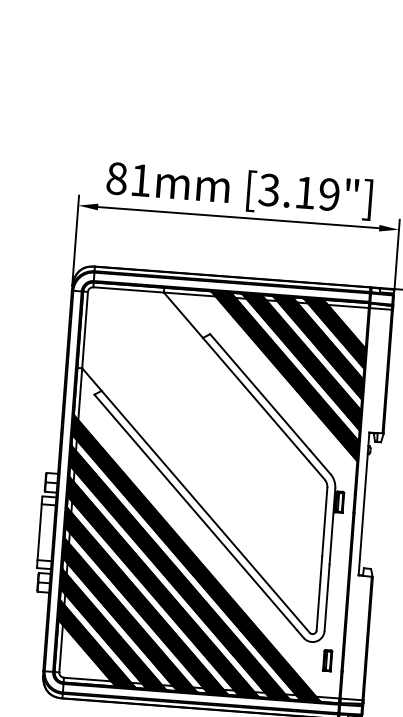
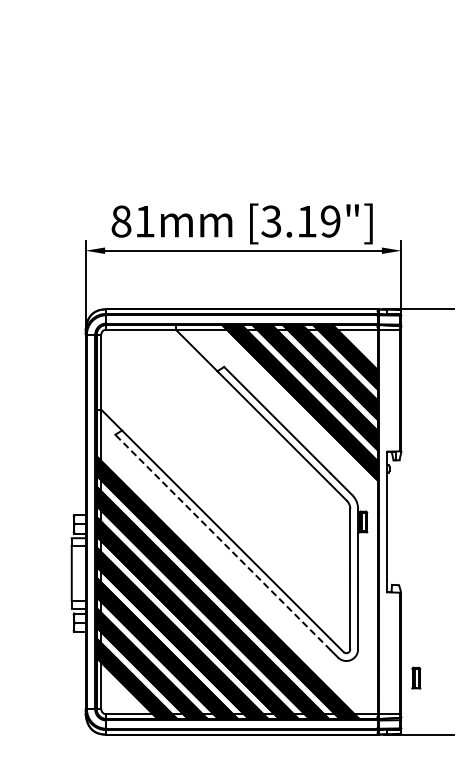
line: (195, 512) -> (222, 542), solid -> dashed
part: (327, 660) -> (416, 677), moved

